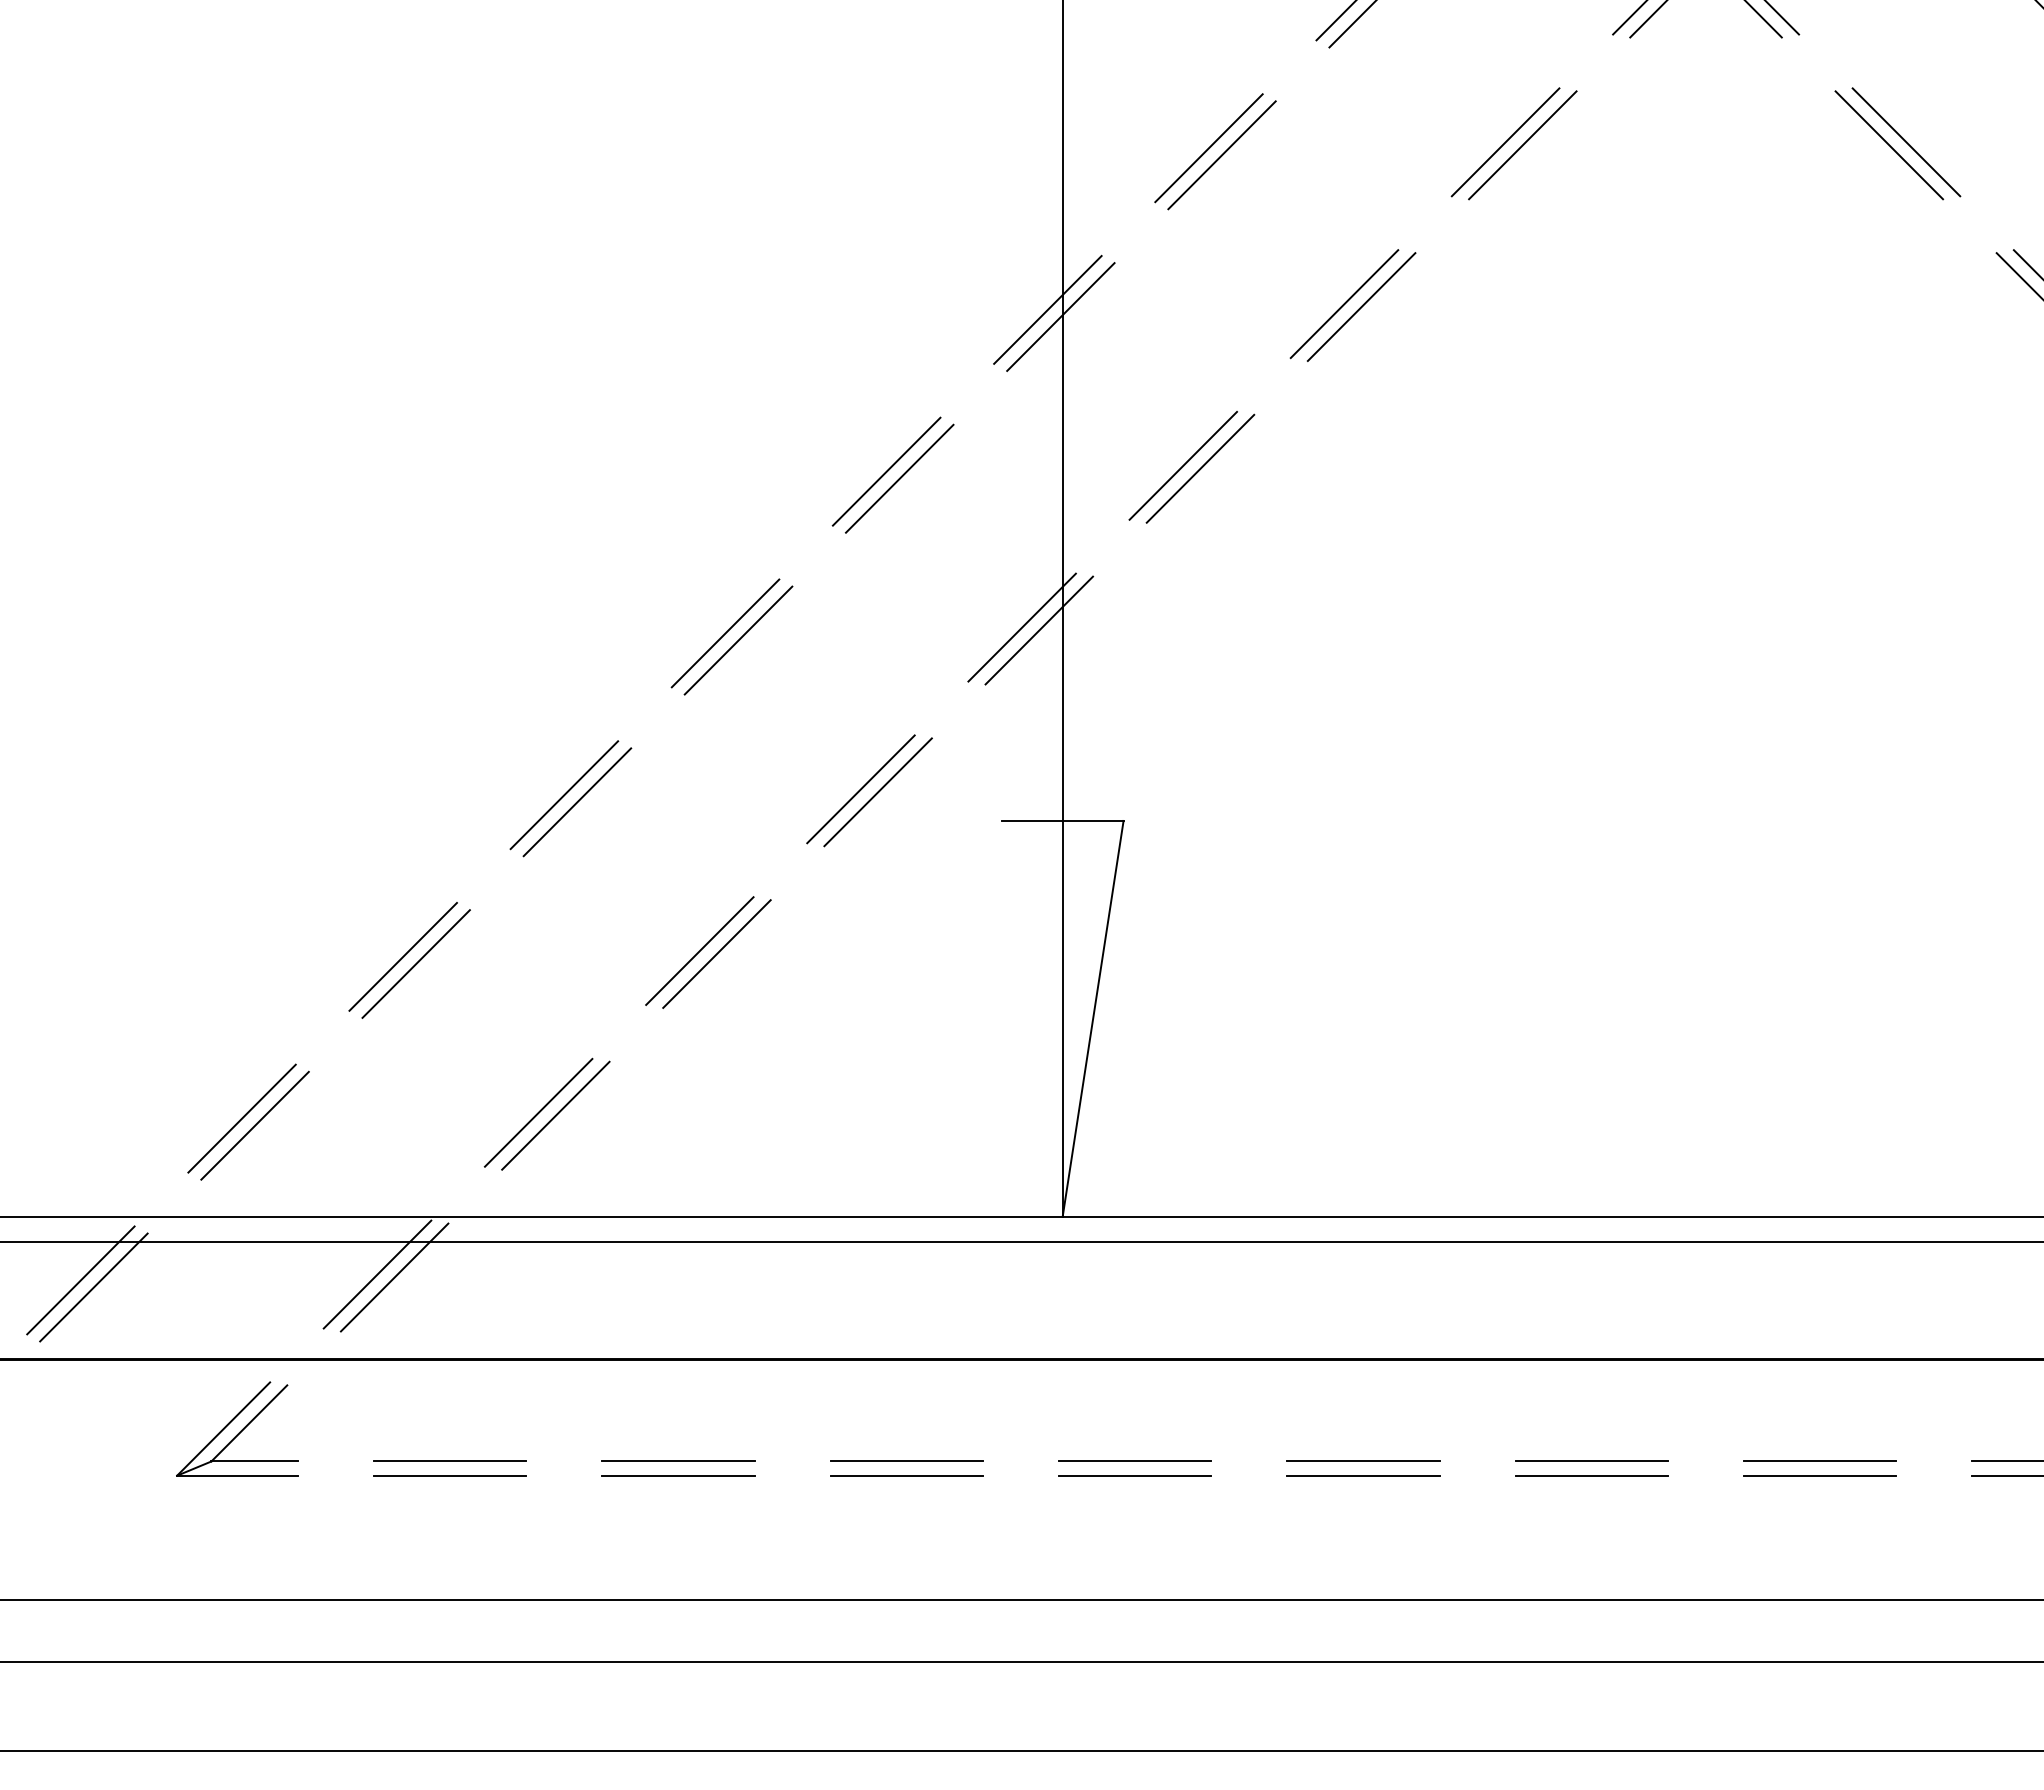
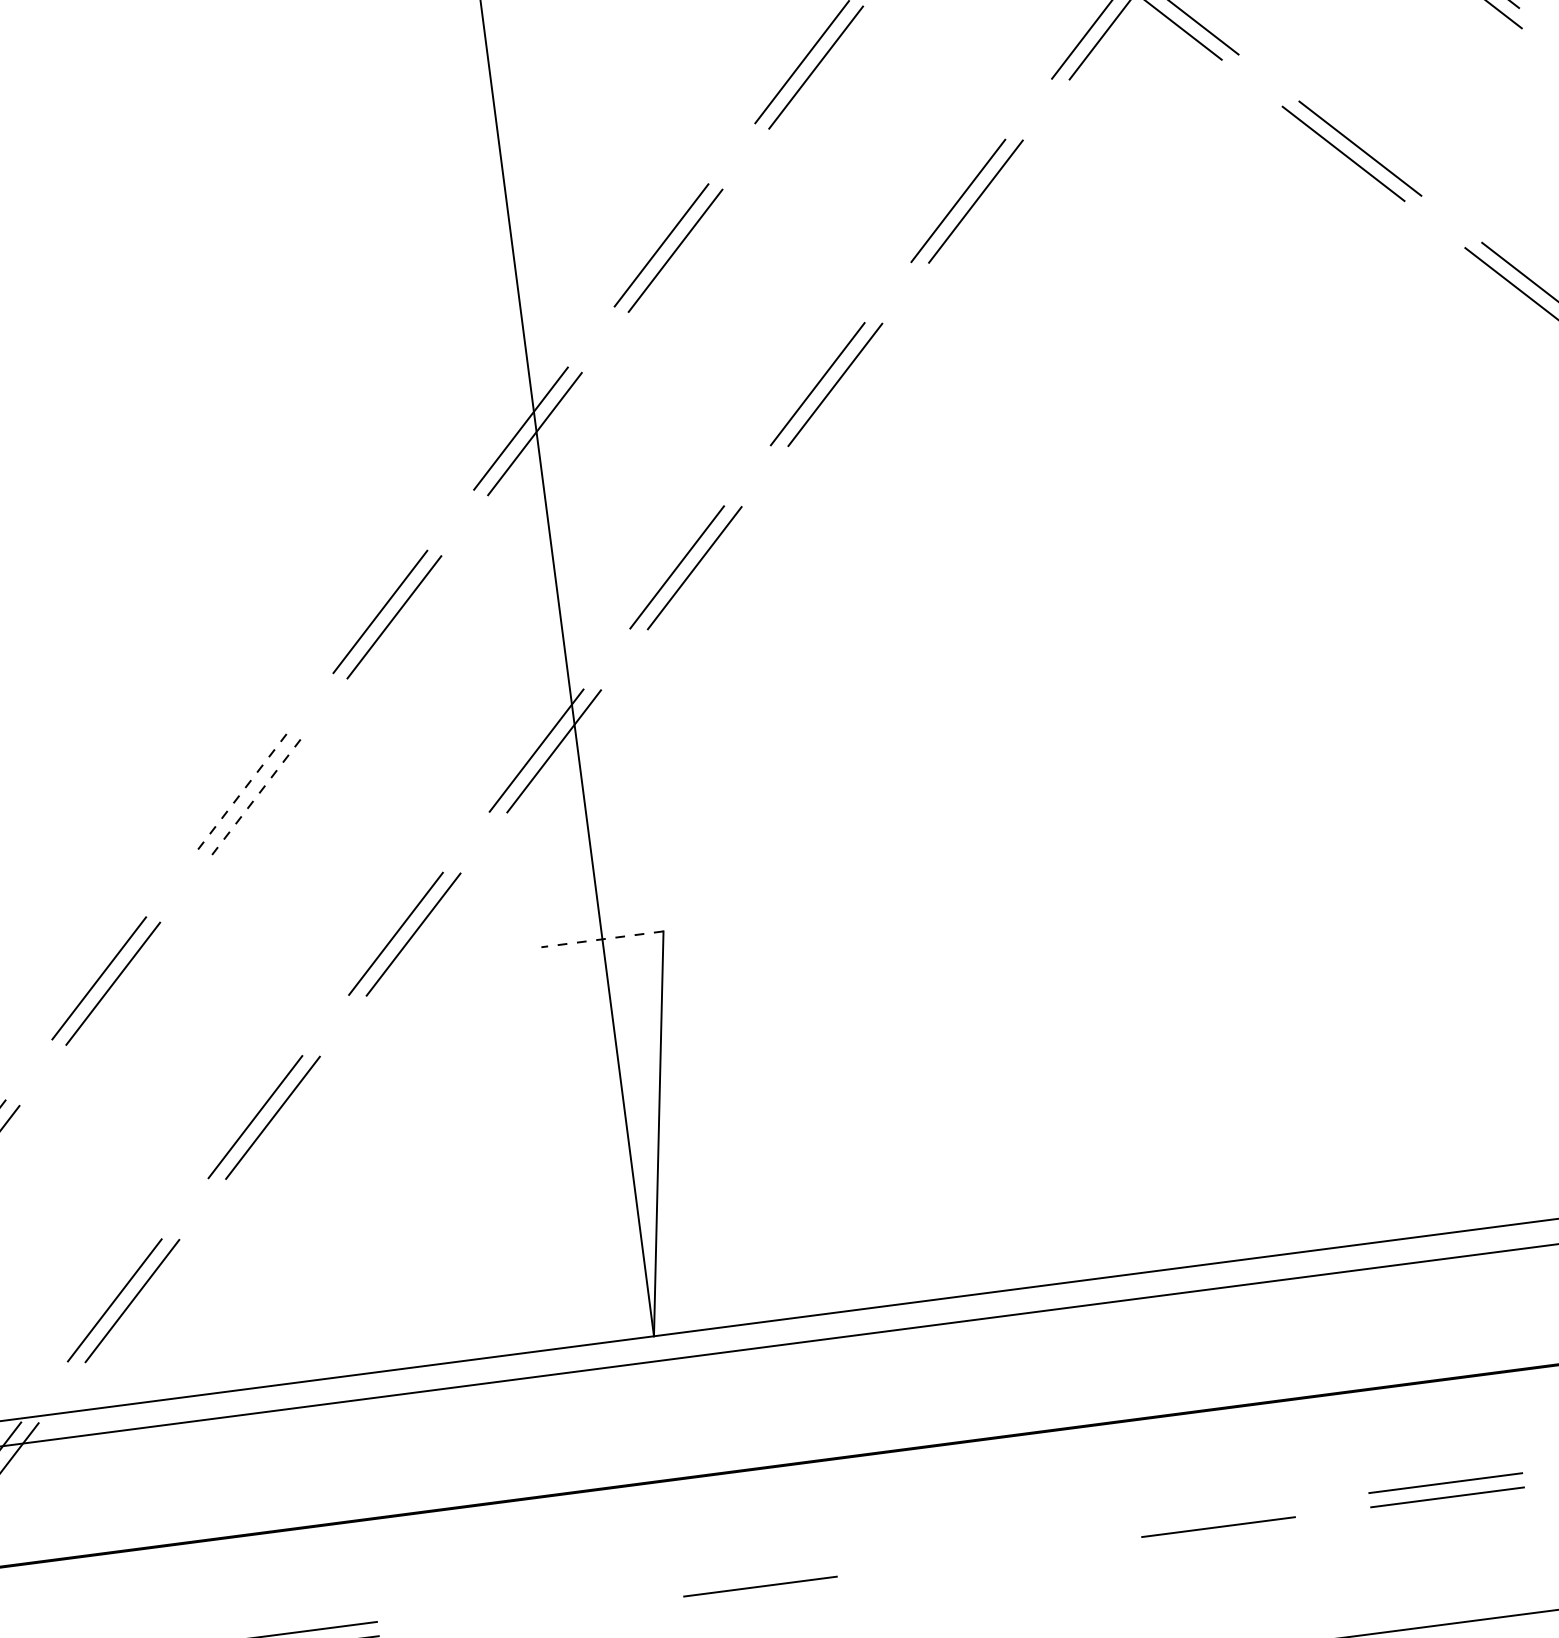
line: (725, 633) -> (239, 795), solid -> dashed
line: (738, 640) -> (253, 800), solid -> dashed
line: (1062, 820) -> (602, 938), solid -> dashed
line: (906, 1461) -> (529, 1602), removed
line: (1135, 1461) -> (758, 1572), removed
line: (1363, 1461) -> (987, 1542), removed
line: (1591, 1461) -> (1216, 1512), removed
line: (906, 1475) -> (531, 1616), removed
line: (1363, 1475) -> (989, 1556), removed

